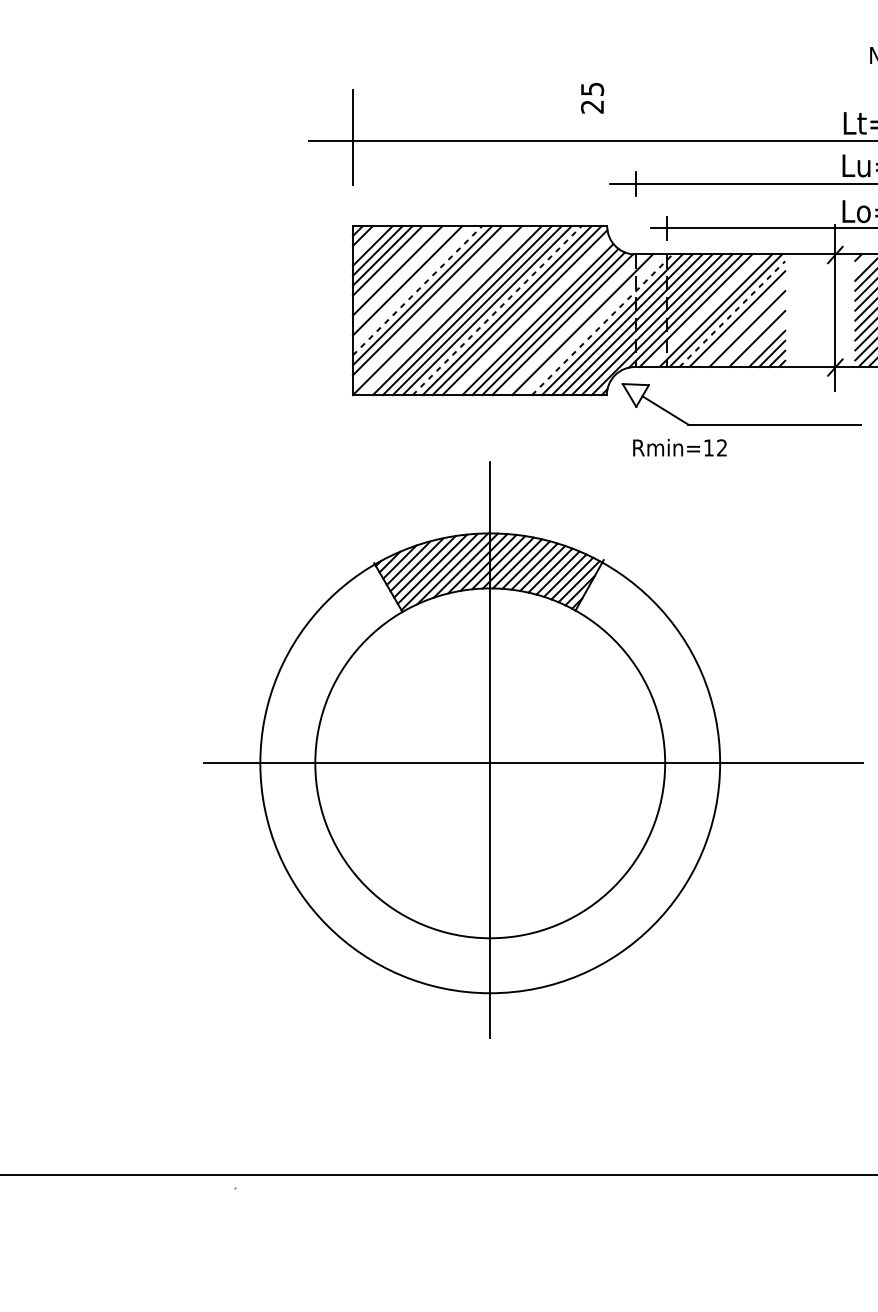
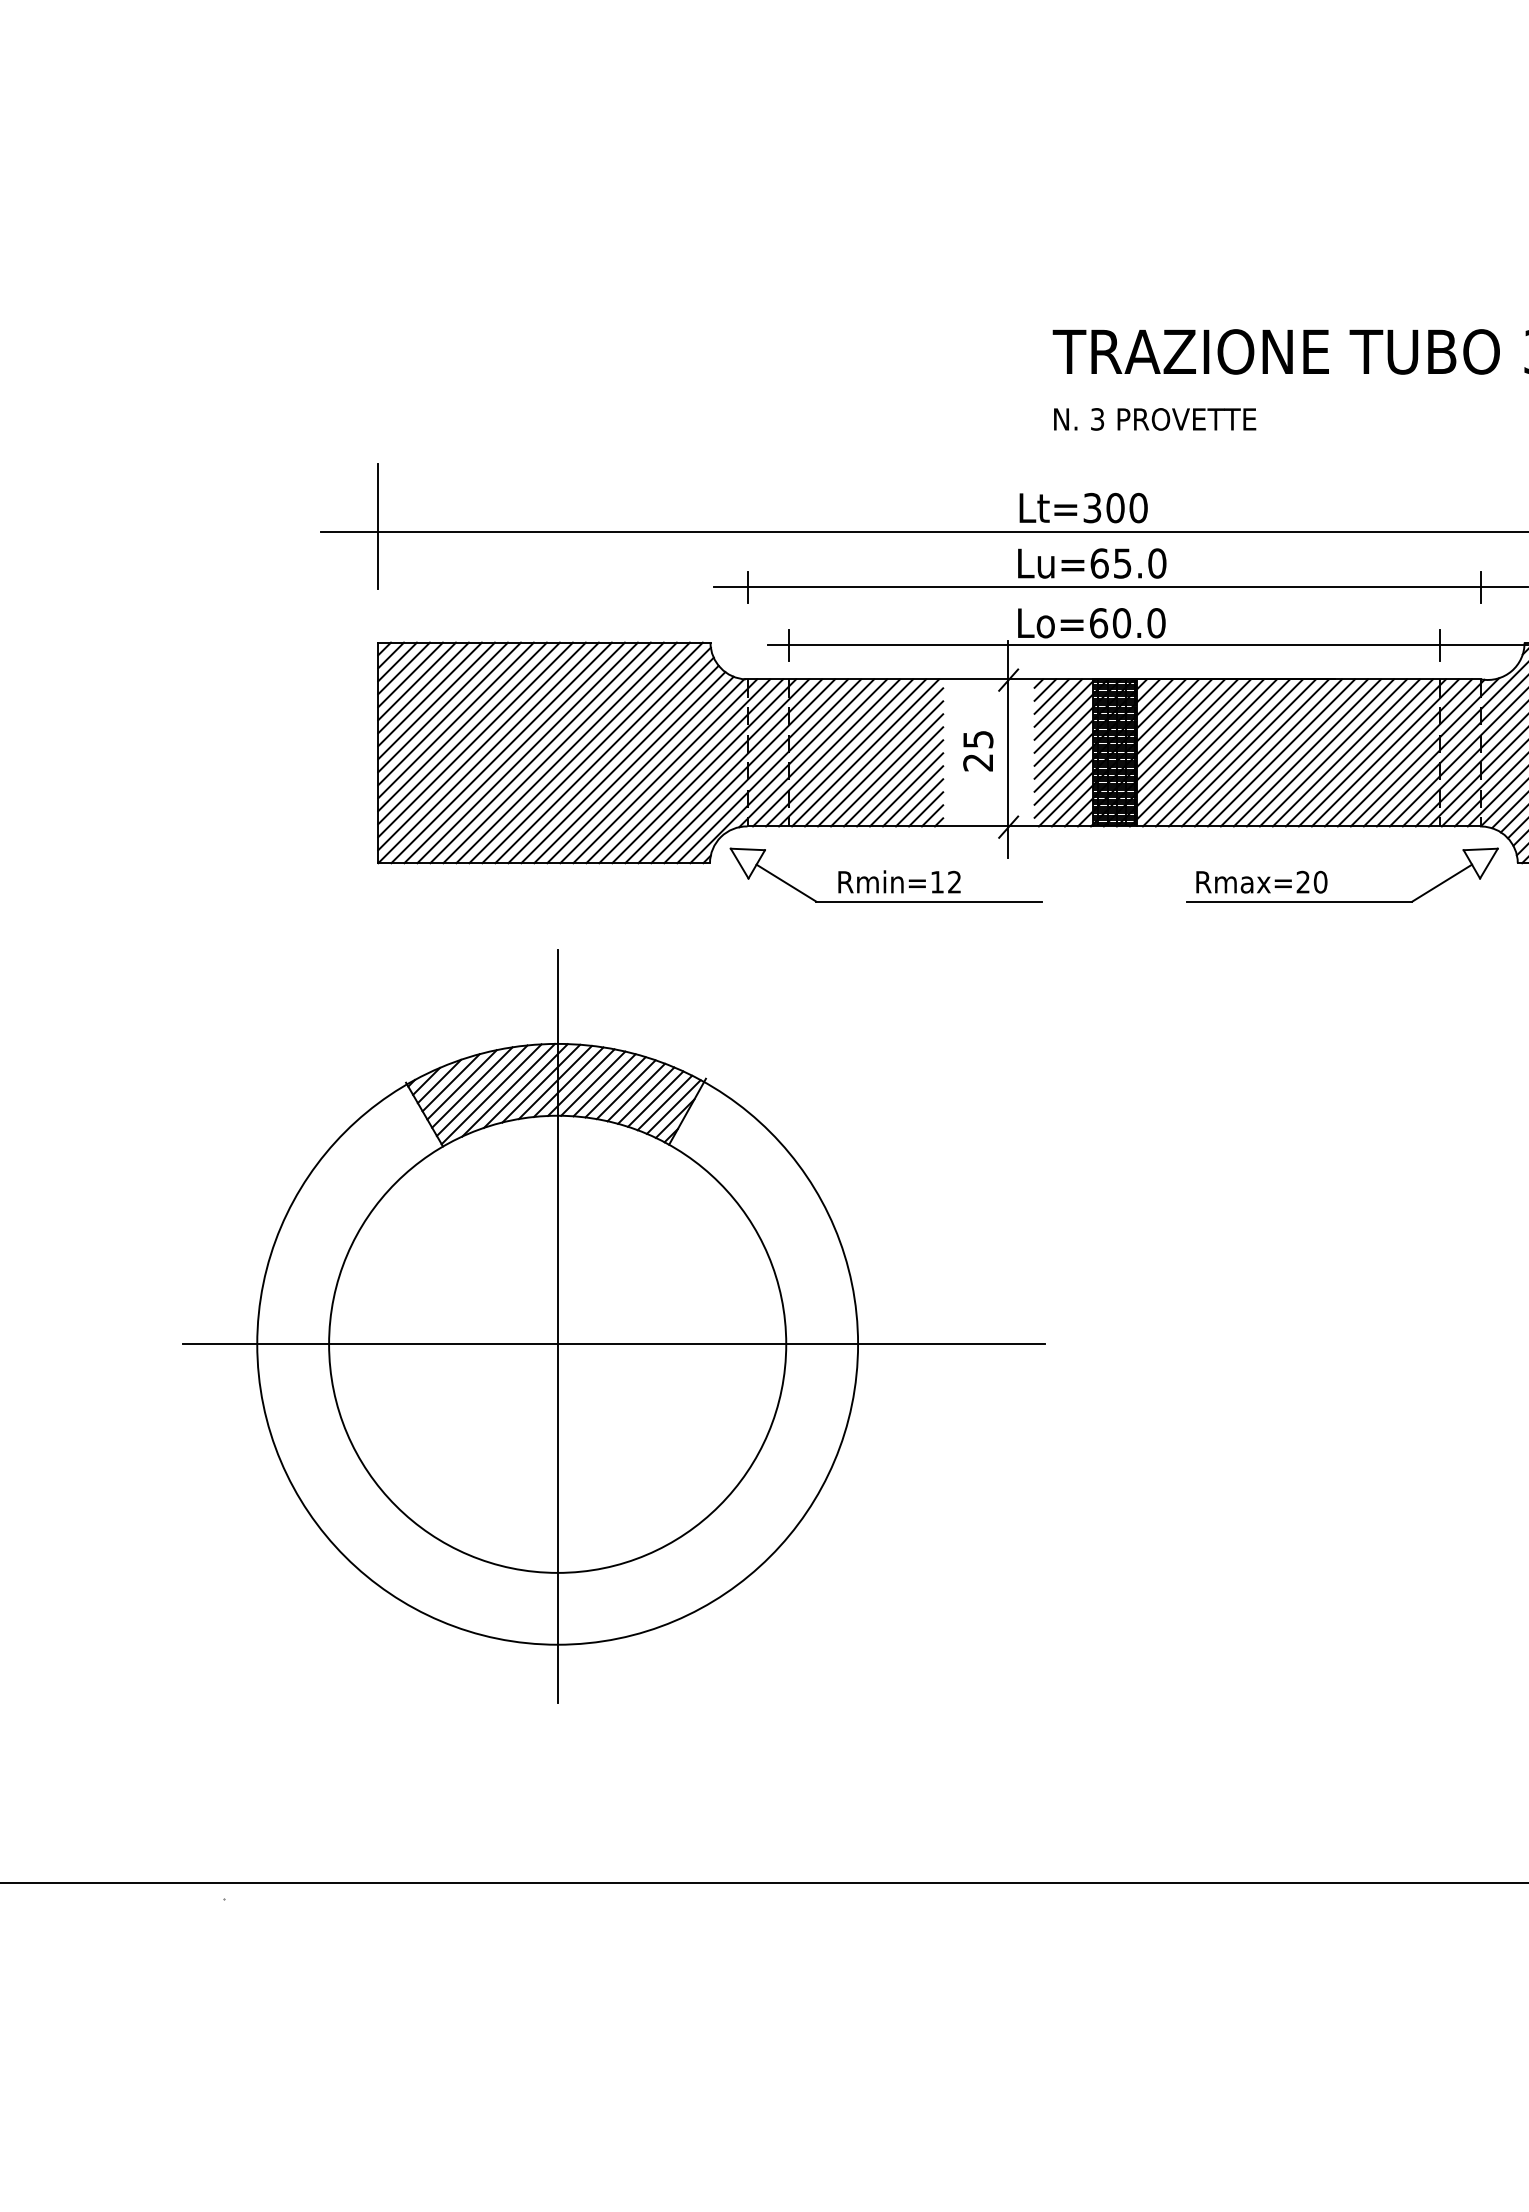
text: (592, 98) -> (978, 751), moved
line: (367, 240) -> (397, 661), added
line: (863, 262) -> (1045, 689), added
line: (392, 266) -> (429, 694), added
line: (402, 275) -> (442, 707), added
line: (412, 285) -> (455, 720), added
line: (417, 290) -> (462, 726), dashed -> solid
line: (431, 305) -> (481, 746), added
line: (447, 310) -> (501, 752), added
line: (497, 310) -> (566, 752), dashed -> solid
line: (705, 310) -> (839, 752), added
line: (732, 314) -> (874, 757), dashed -> solid
line: (530, 316) -> (610, 760), added
line: (572, 324) -> (665, 771), added
line: (592, 324) -> (691, 771), added
line: (602, 324) -> (704, 771), dashed -> solid
line: (742, 324) -> (887, 770), added
line: (752, 334) -> (900, 783), added
line: (762, 344) -> (913, 796), added
text: (679, 447) -> (899, 881), moved

